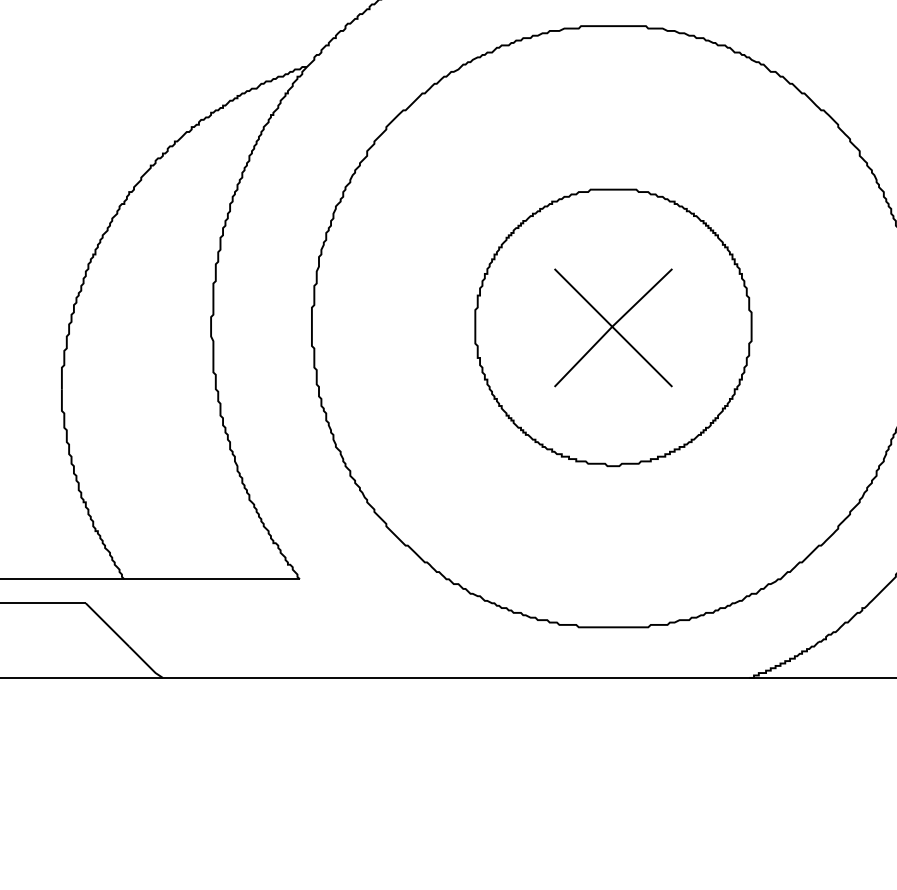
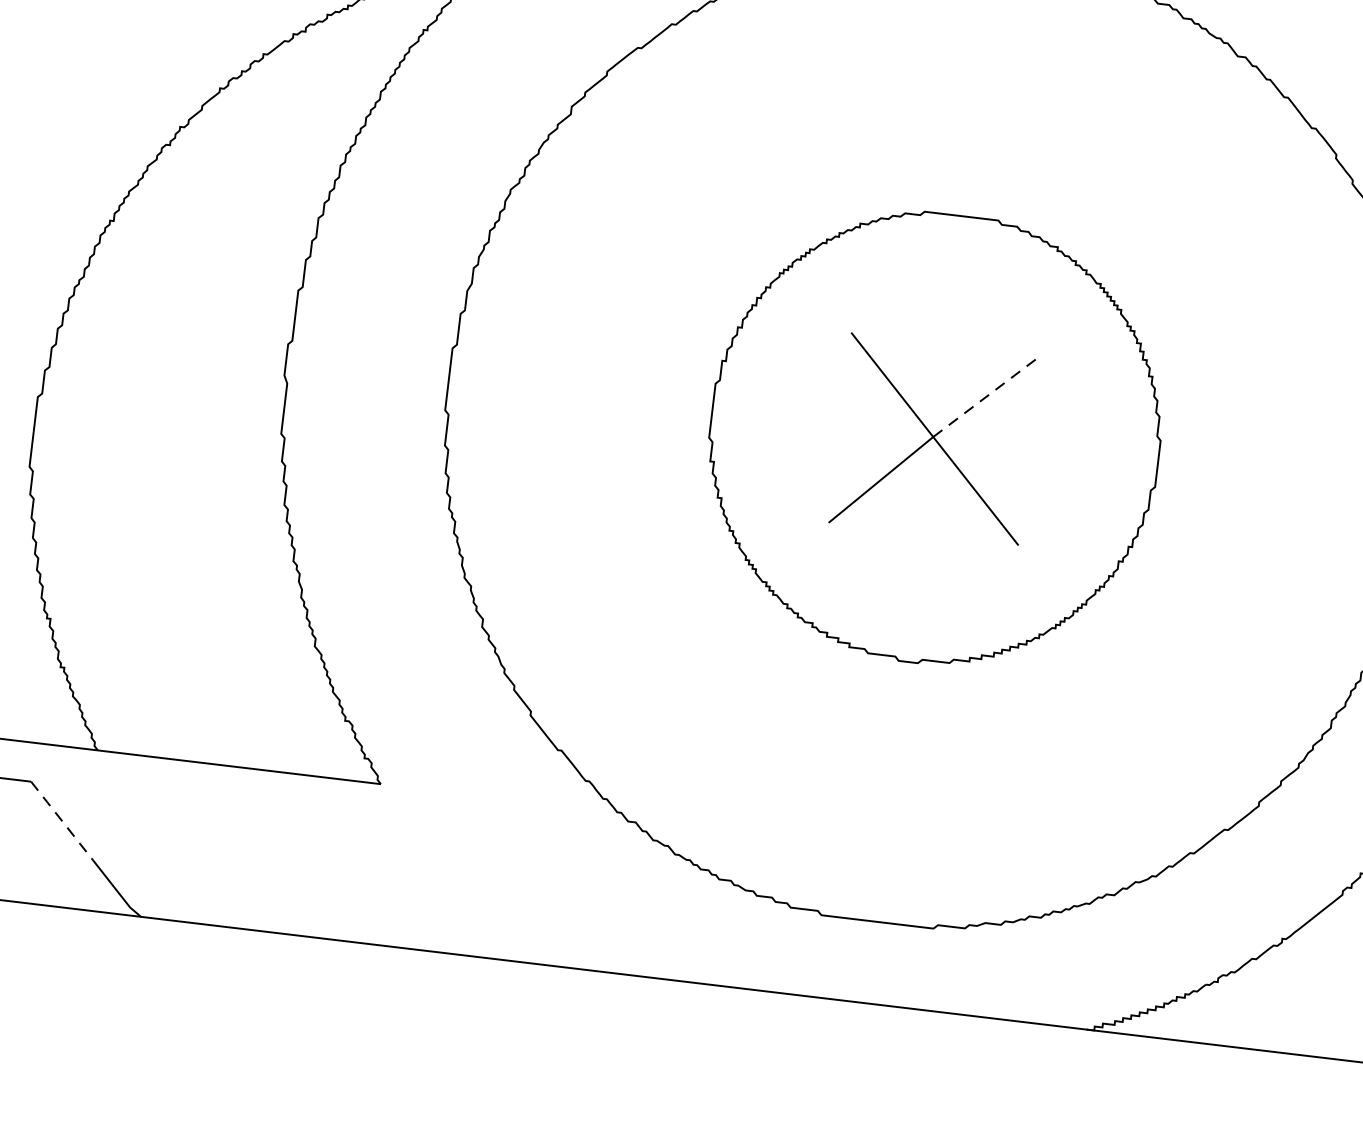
line: (642, 297) -> (987, 395), solid -> dashed
line: (107, 624) -> (62, 820), solid -> dashed

